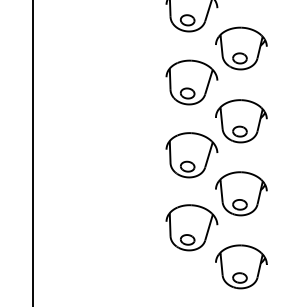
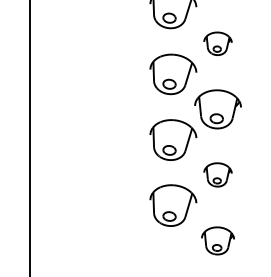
part: (240, 48) -> (217, 43), size x0.6
part: (240, 193) -> (217, 174), size x0.6
part: (240, 266) -> (217, 240), size x0.7

